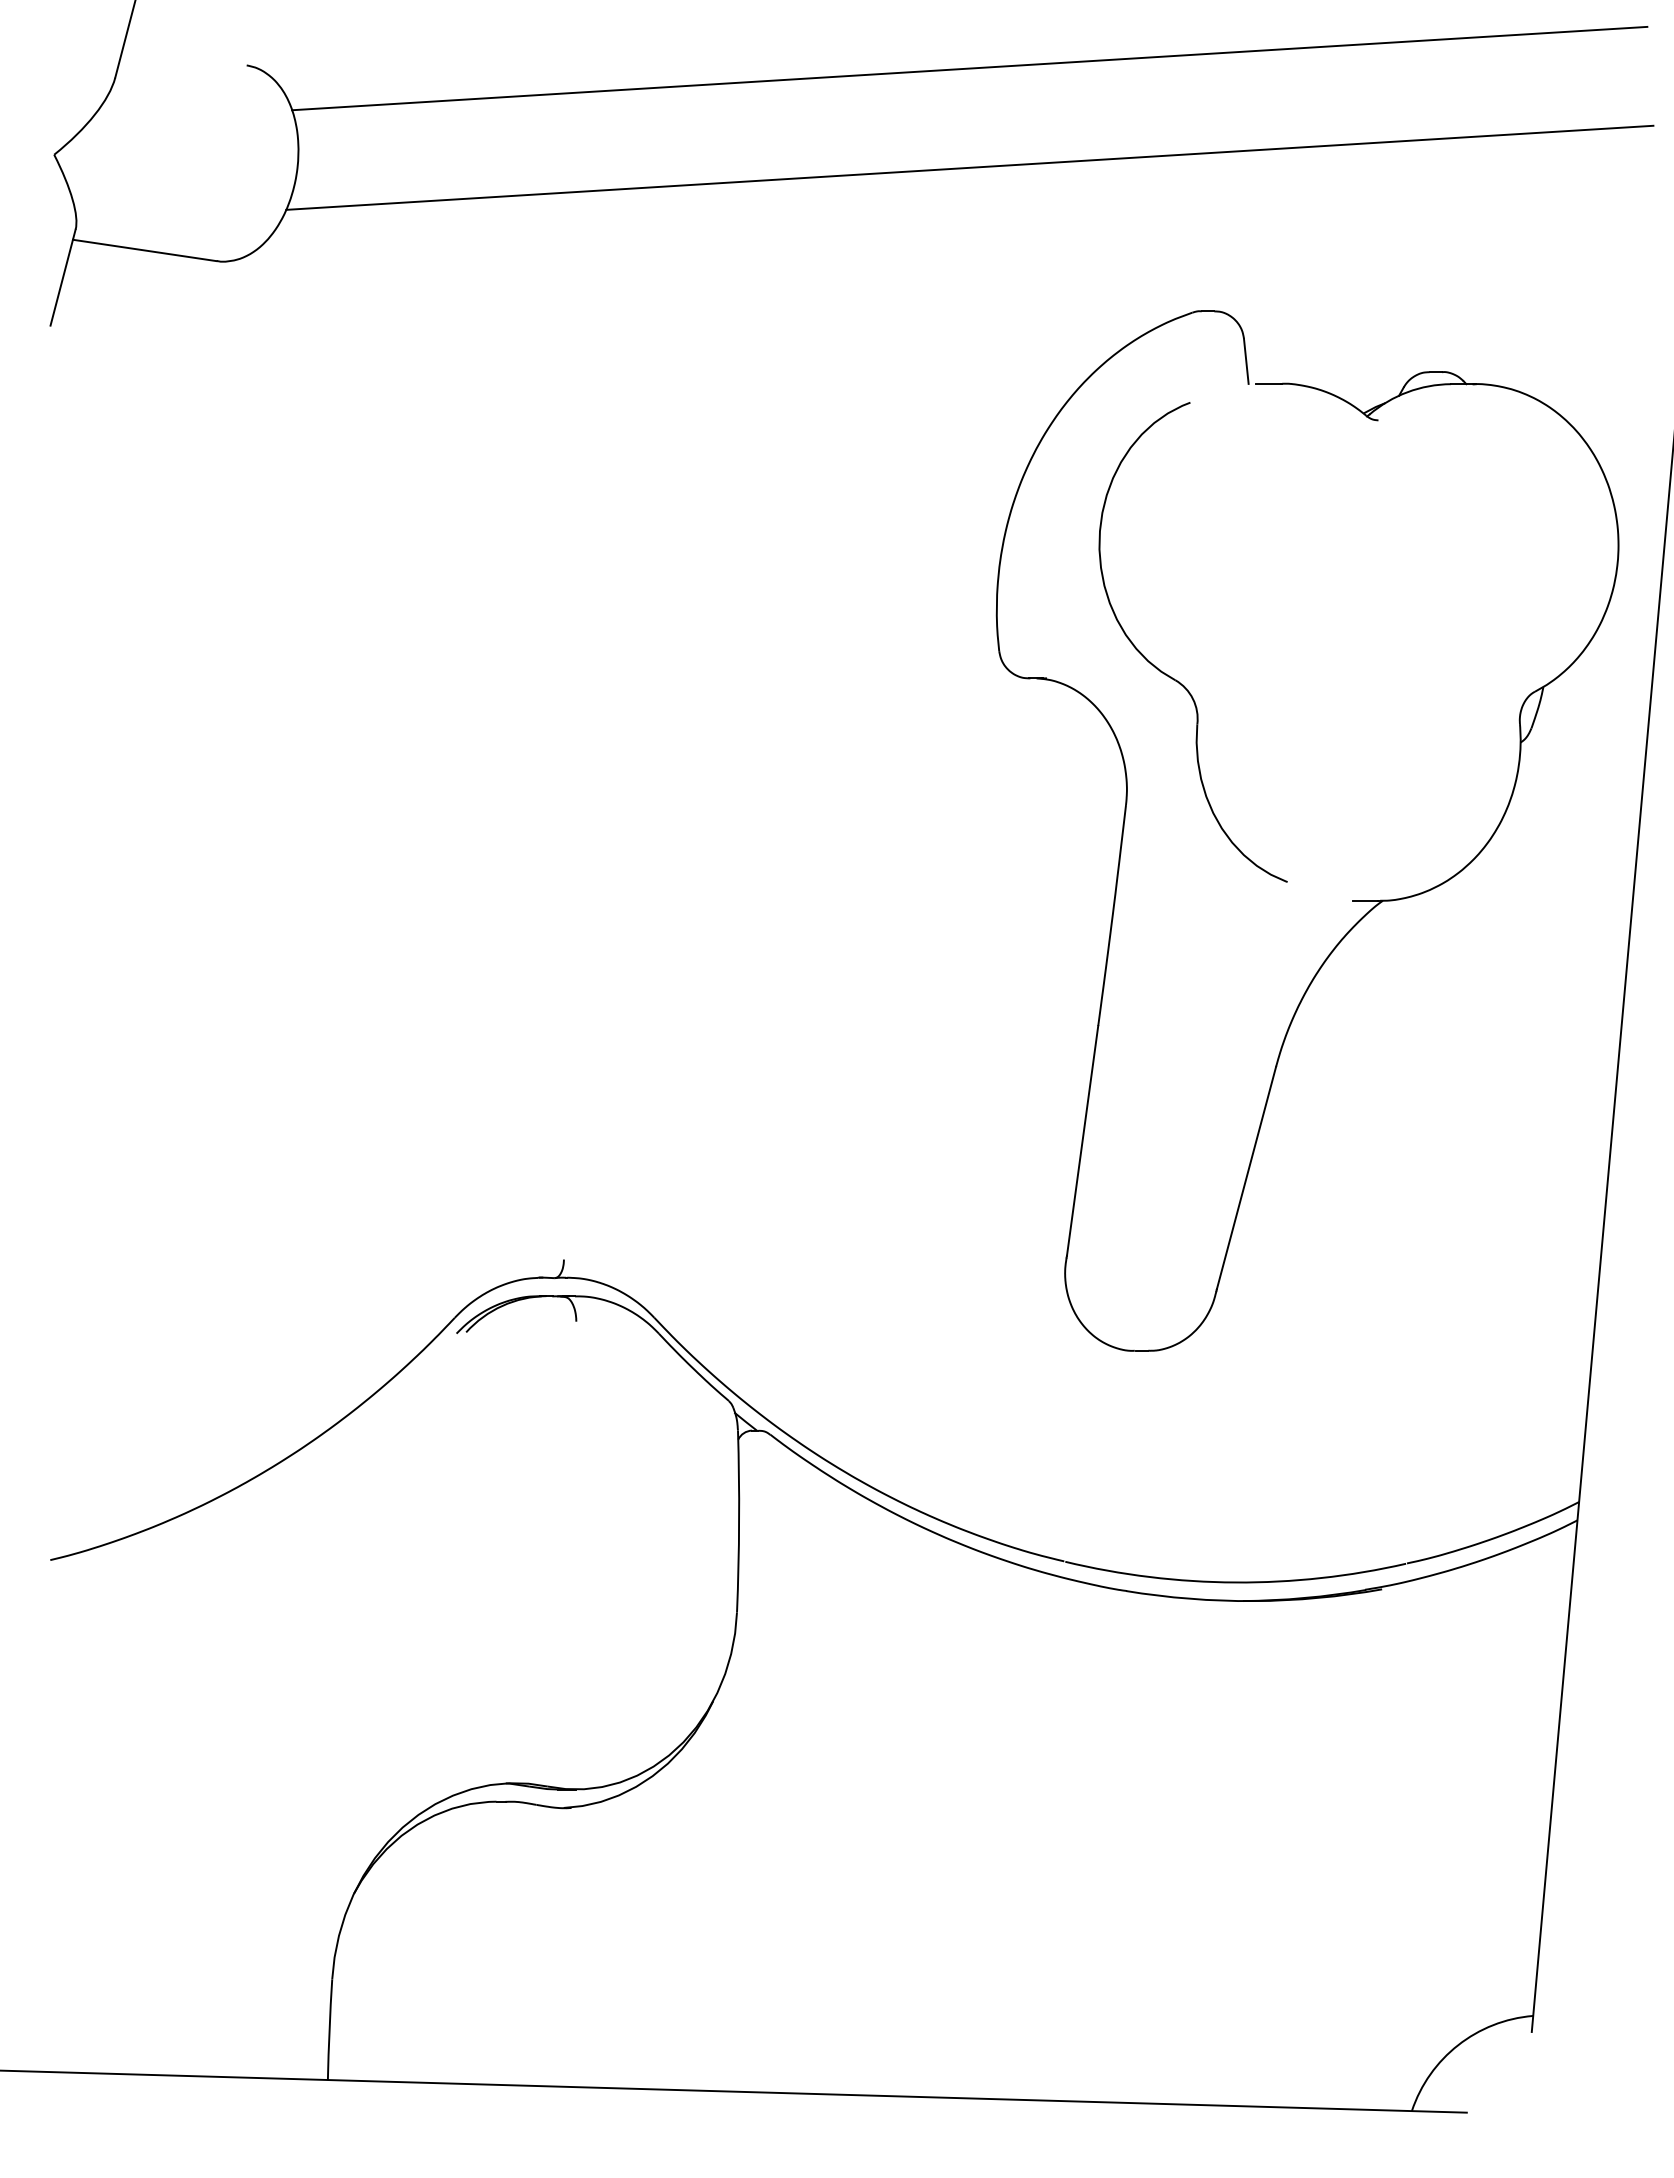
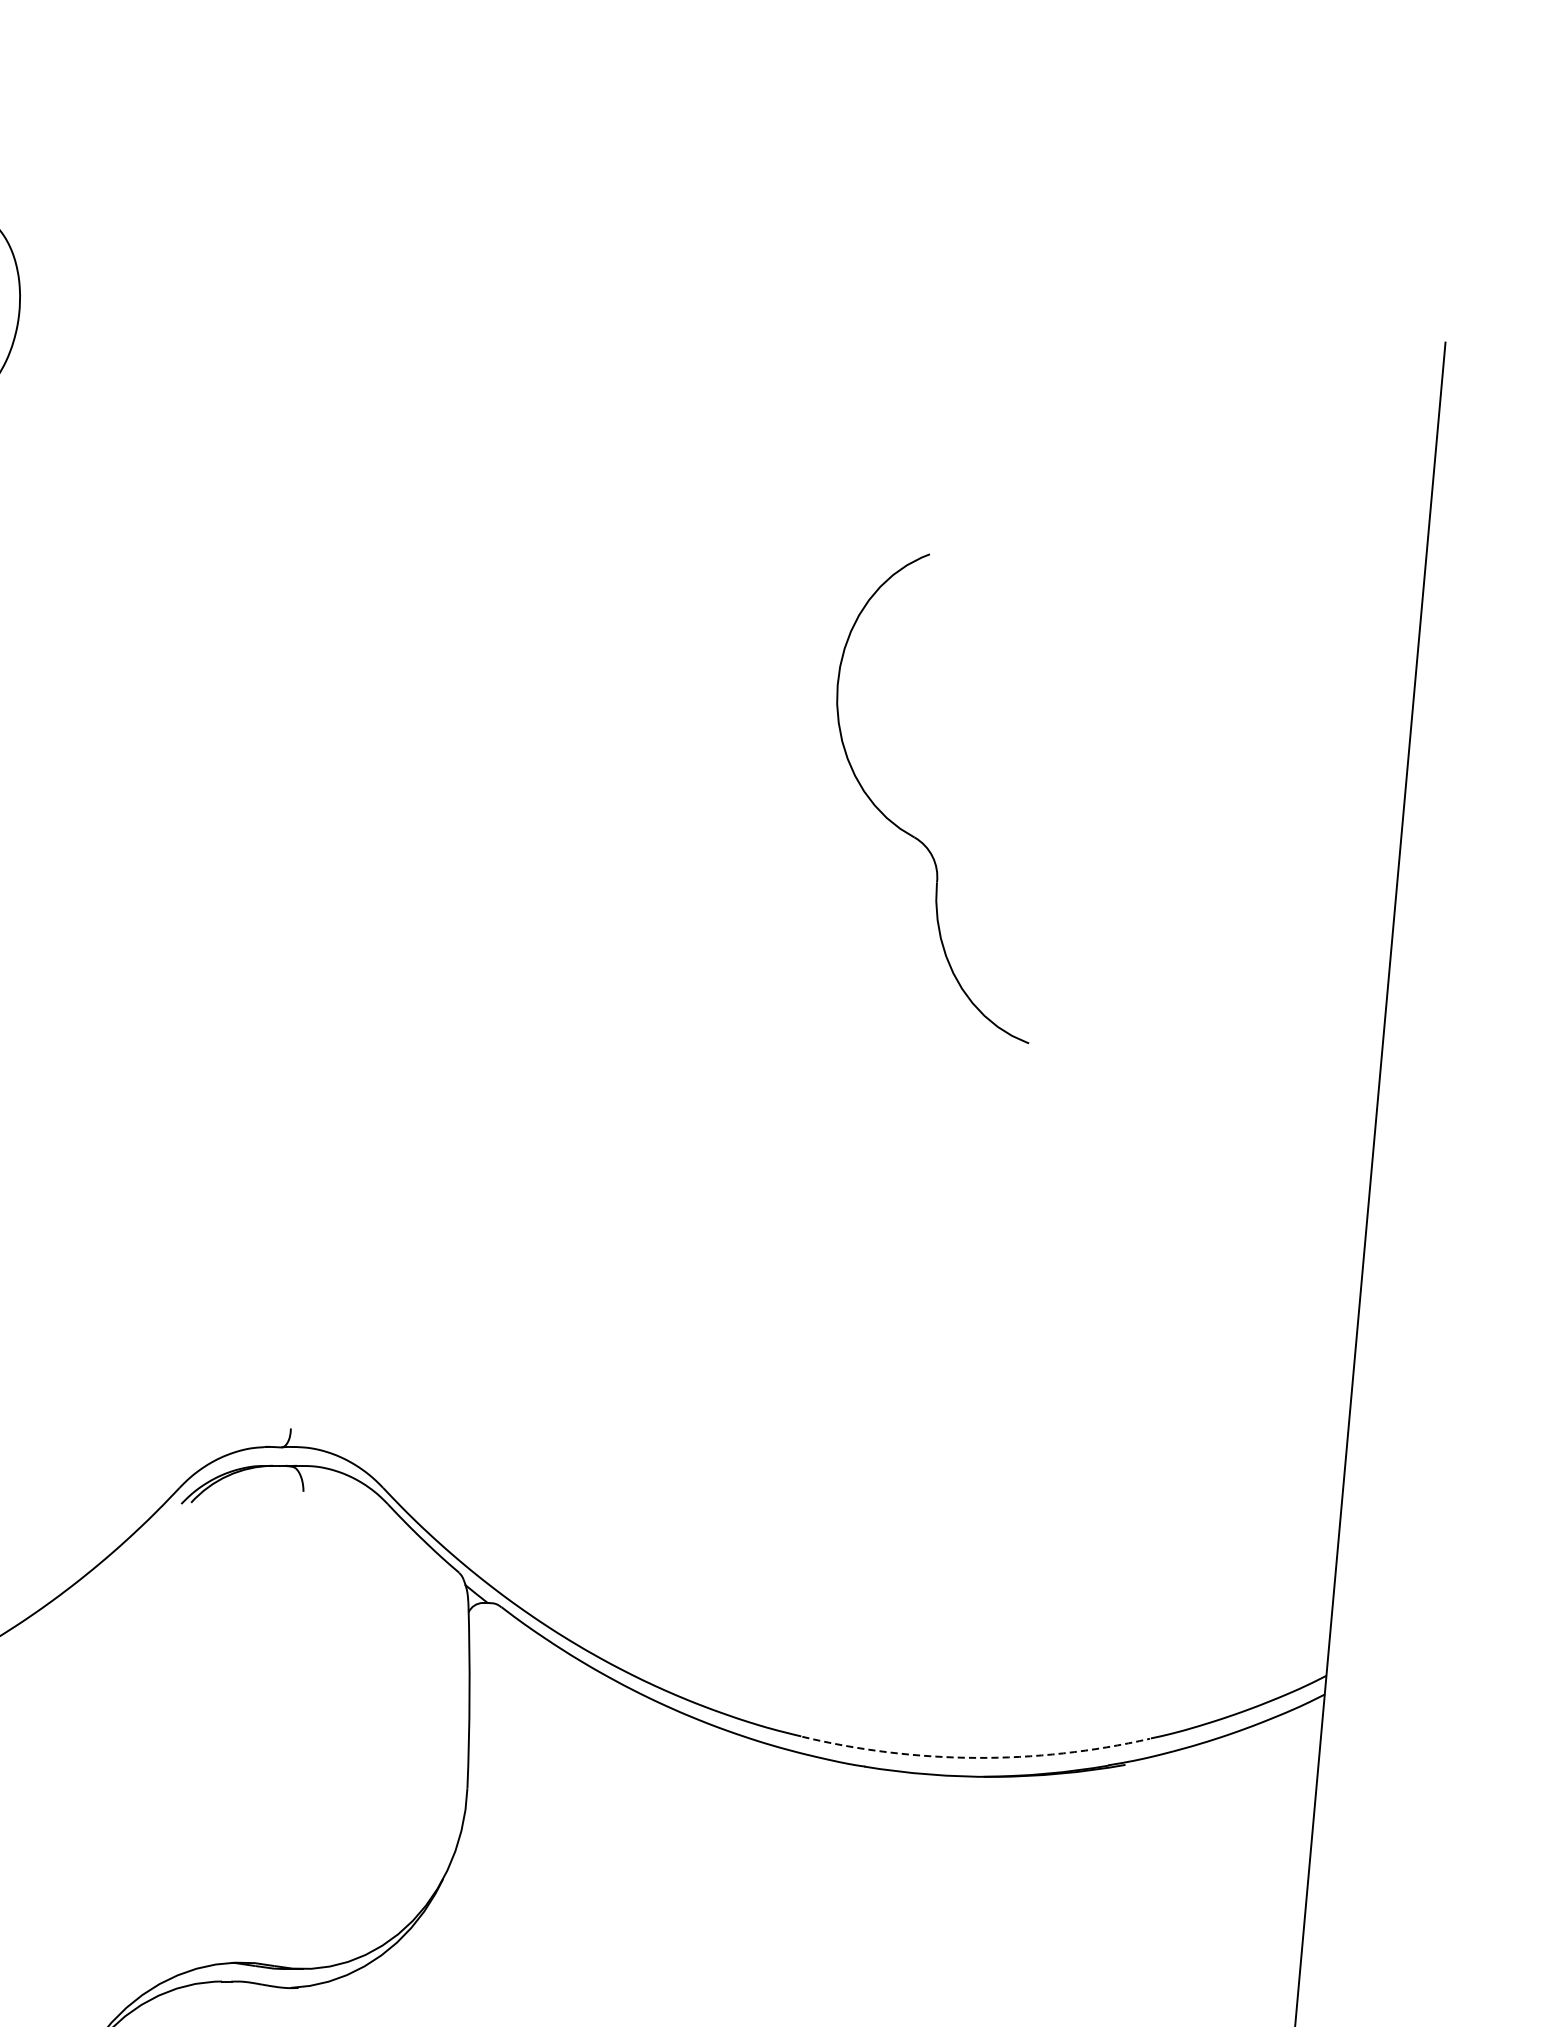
line: (969, 68) -> (704, 213), removed
line: (969, 167) -> (704, 314), removed
part: (1352, 900) -> (1095, 1062), removed
arc: (1235, 1582) -> (975, 1757), solid -> dashed

